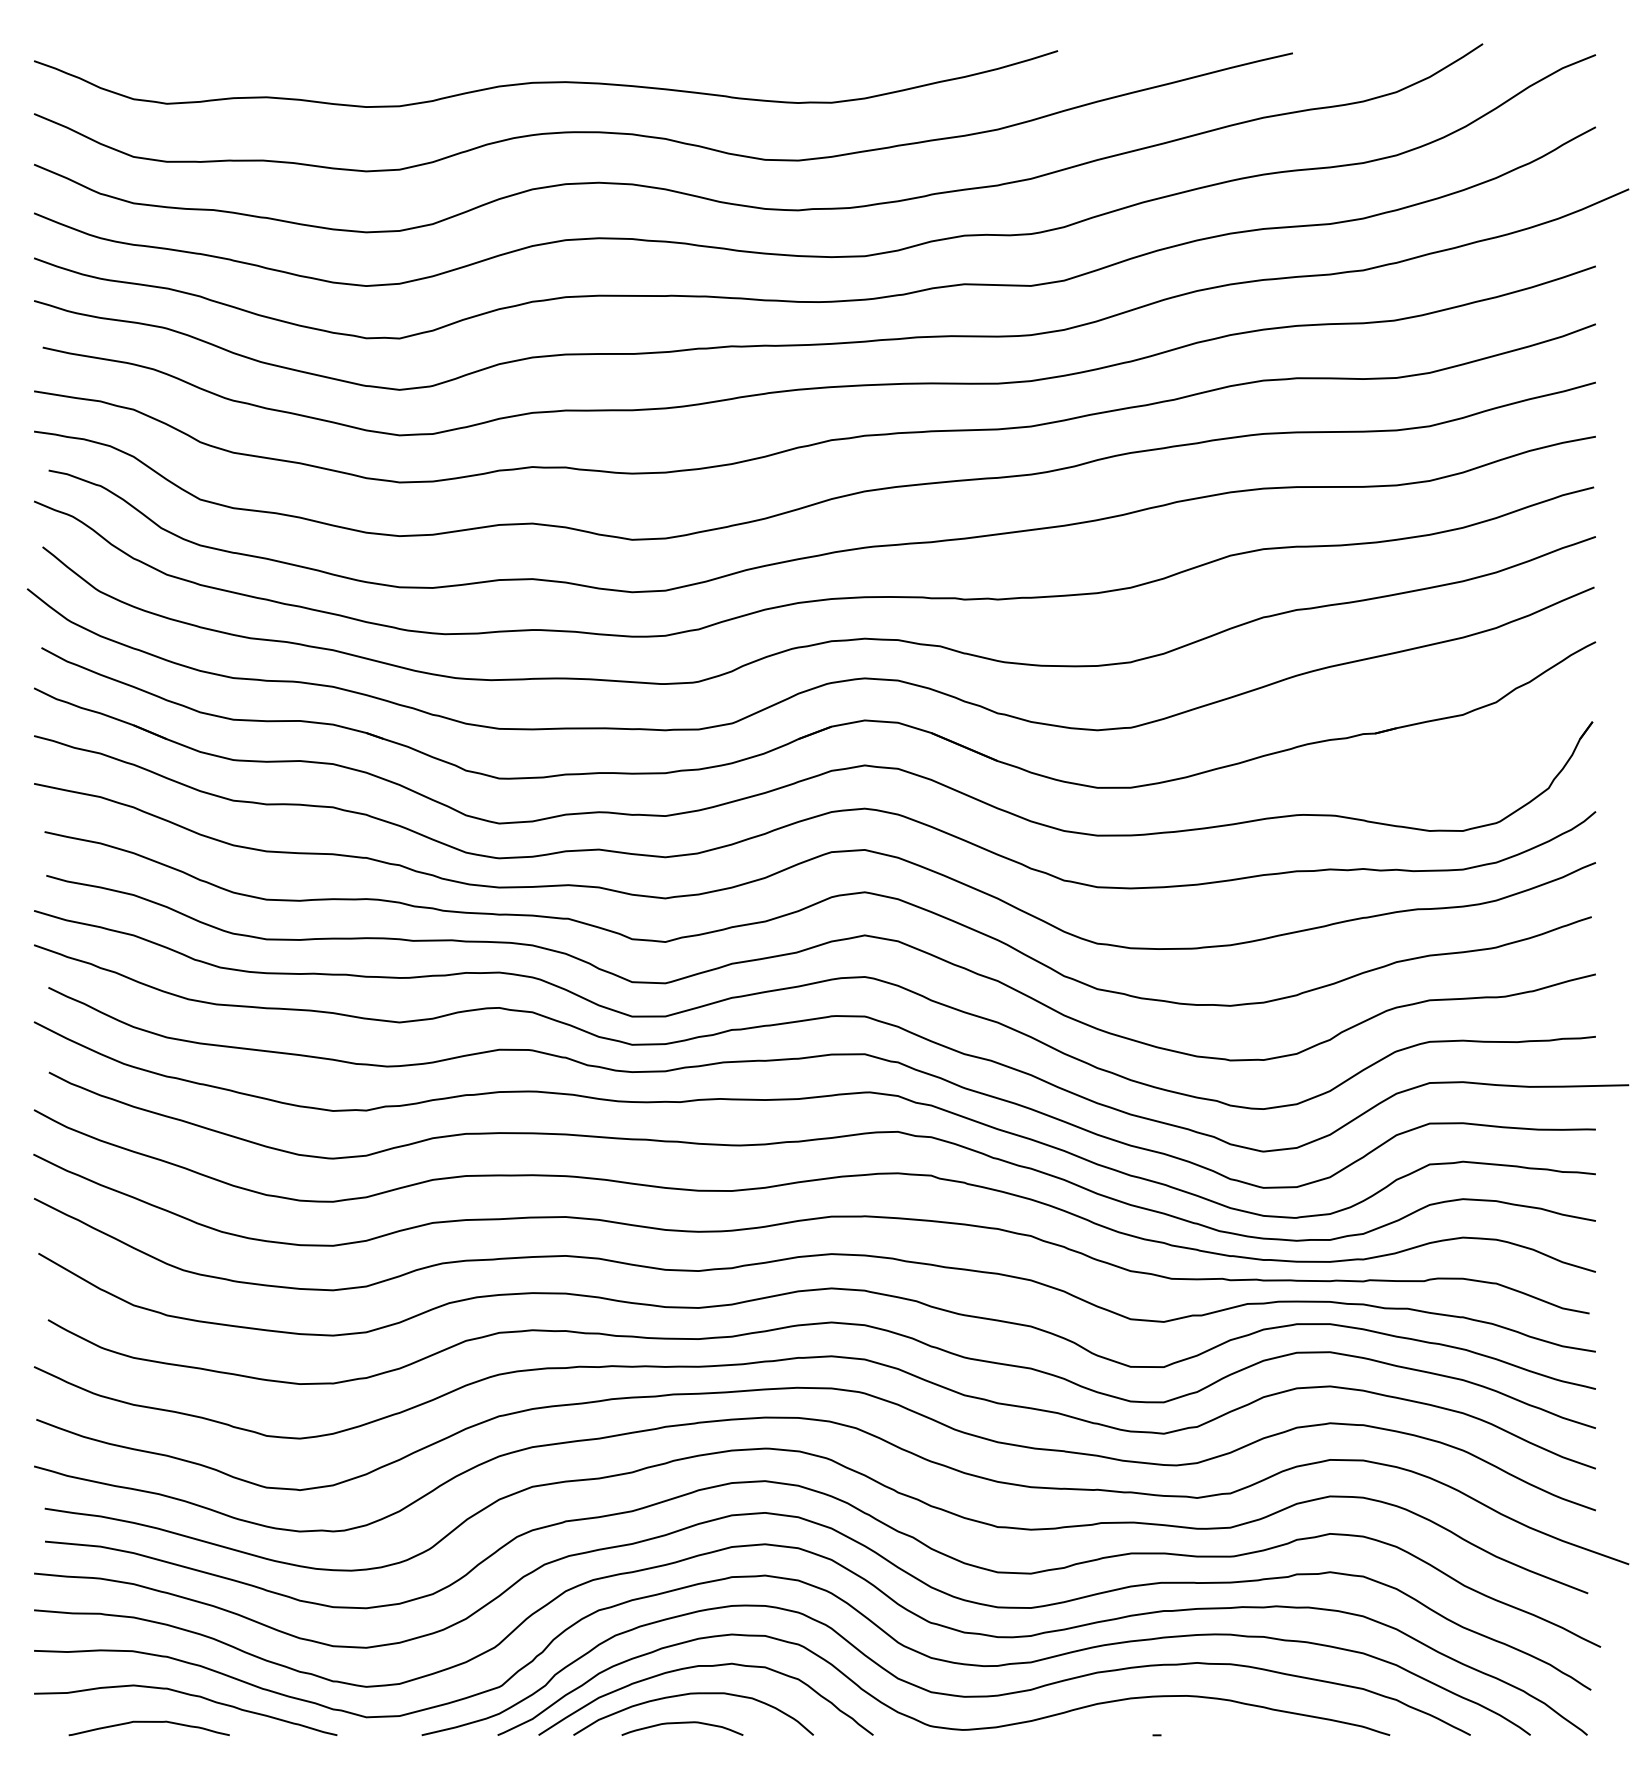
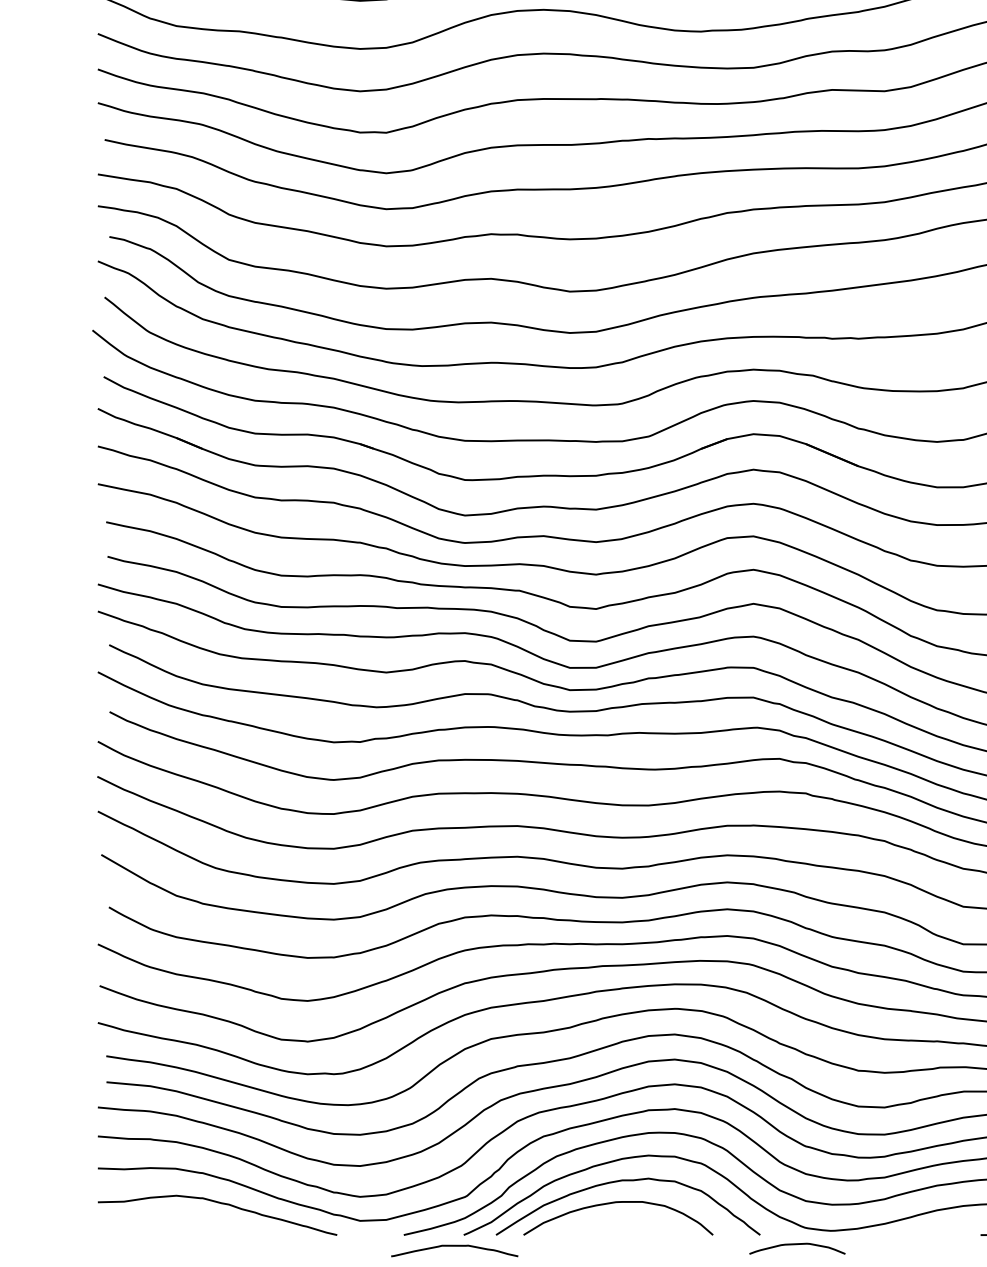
curve: (148, 1722) -> (454, 1246), moved
curve: (682, 1723) -> (797, 1244), moved

